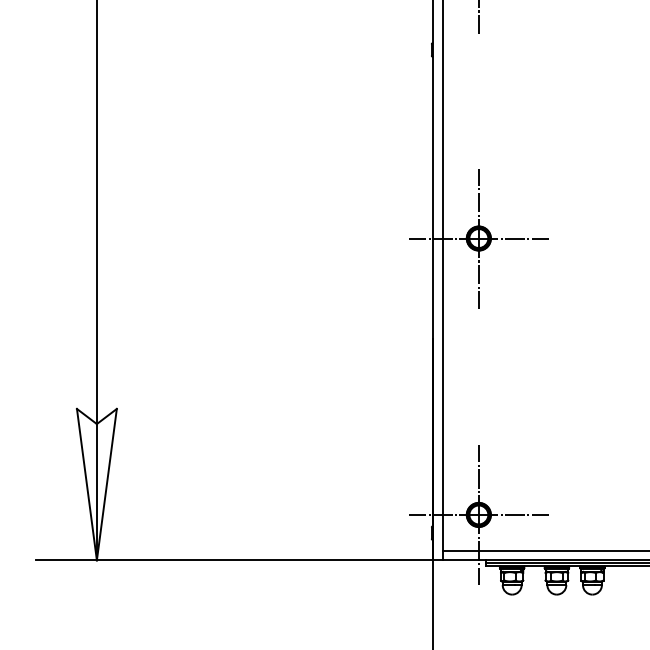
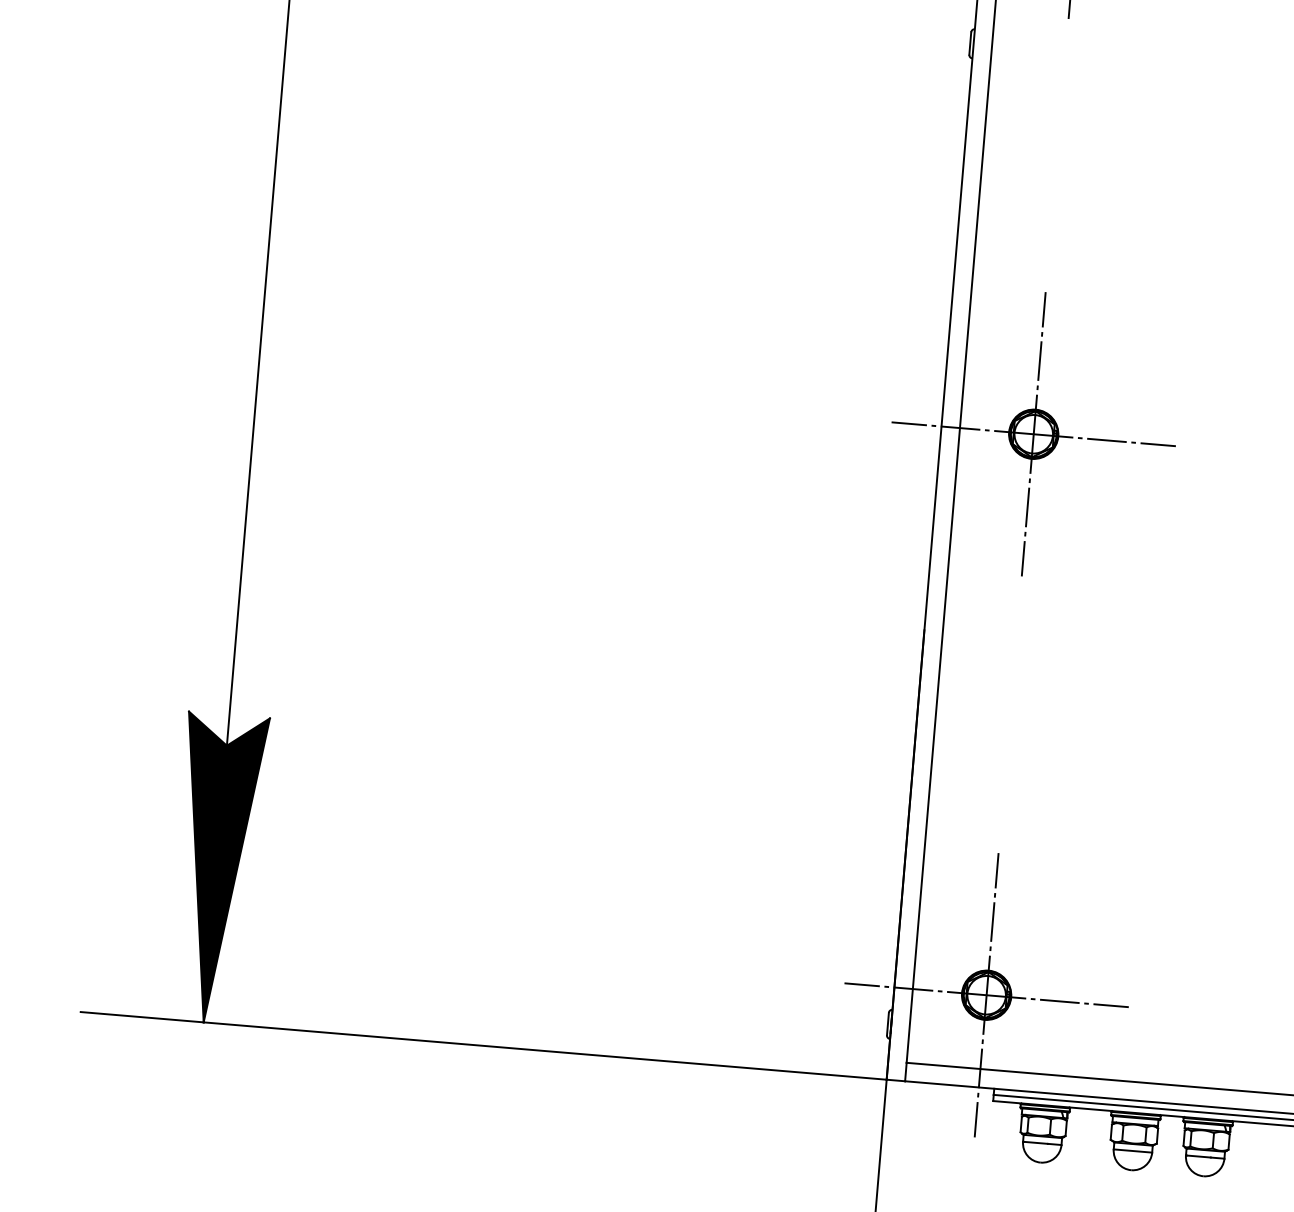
fill: (96, 484) -> (215, 868), added

